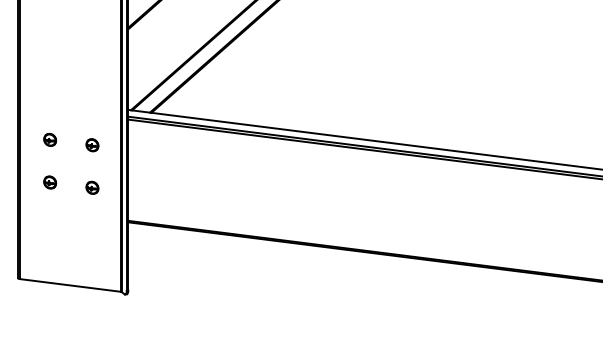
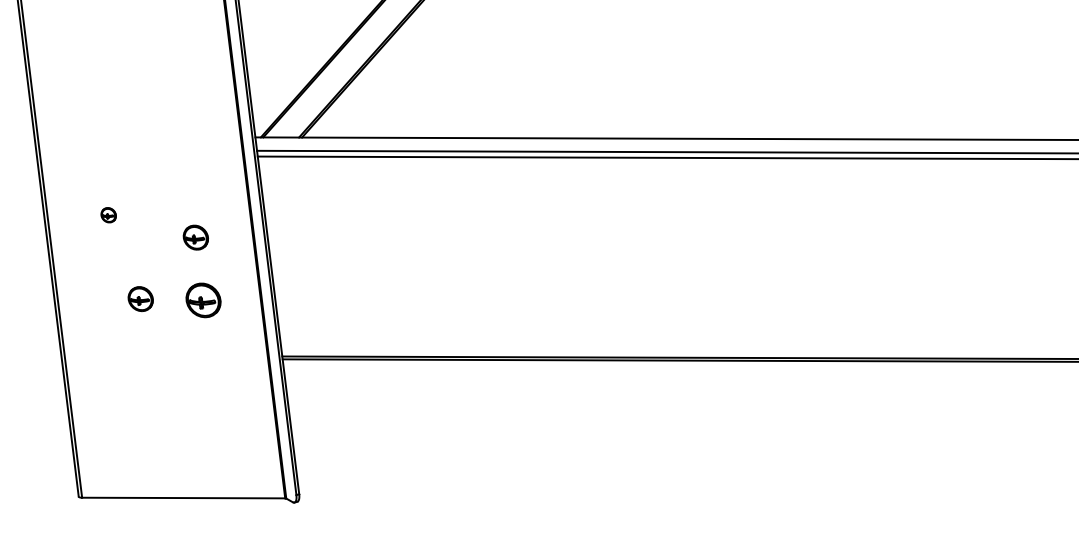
part: (50, 139) -> (109, 214), size x0.6
part: (92, 145) -> (196, 238), moved
part: (50, 182) -> (141, 298), moved
part: (92, 187) -> (203, 299), size x1.4

